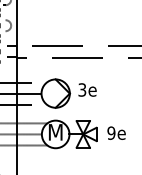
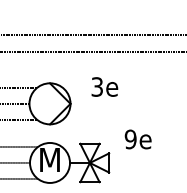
text: (87, 89) -> (104, 86), moved
text: (116, 132) -> (138, 138), moved

